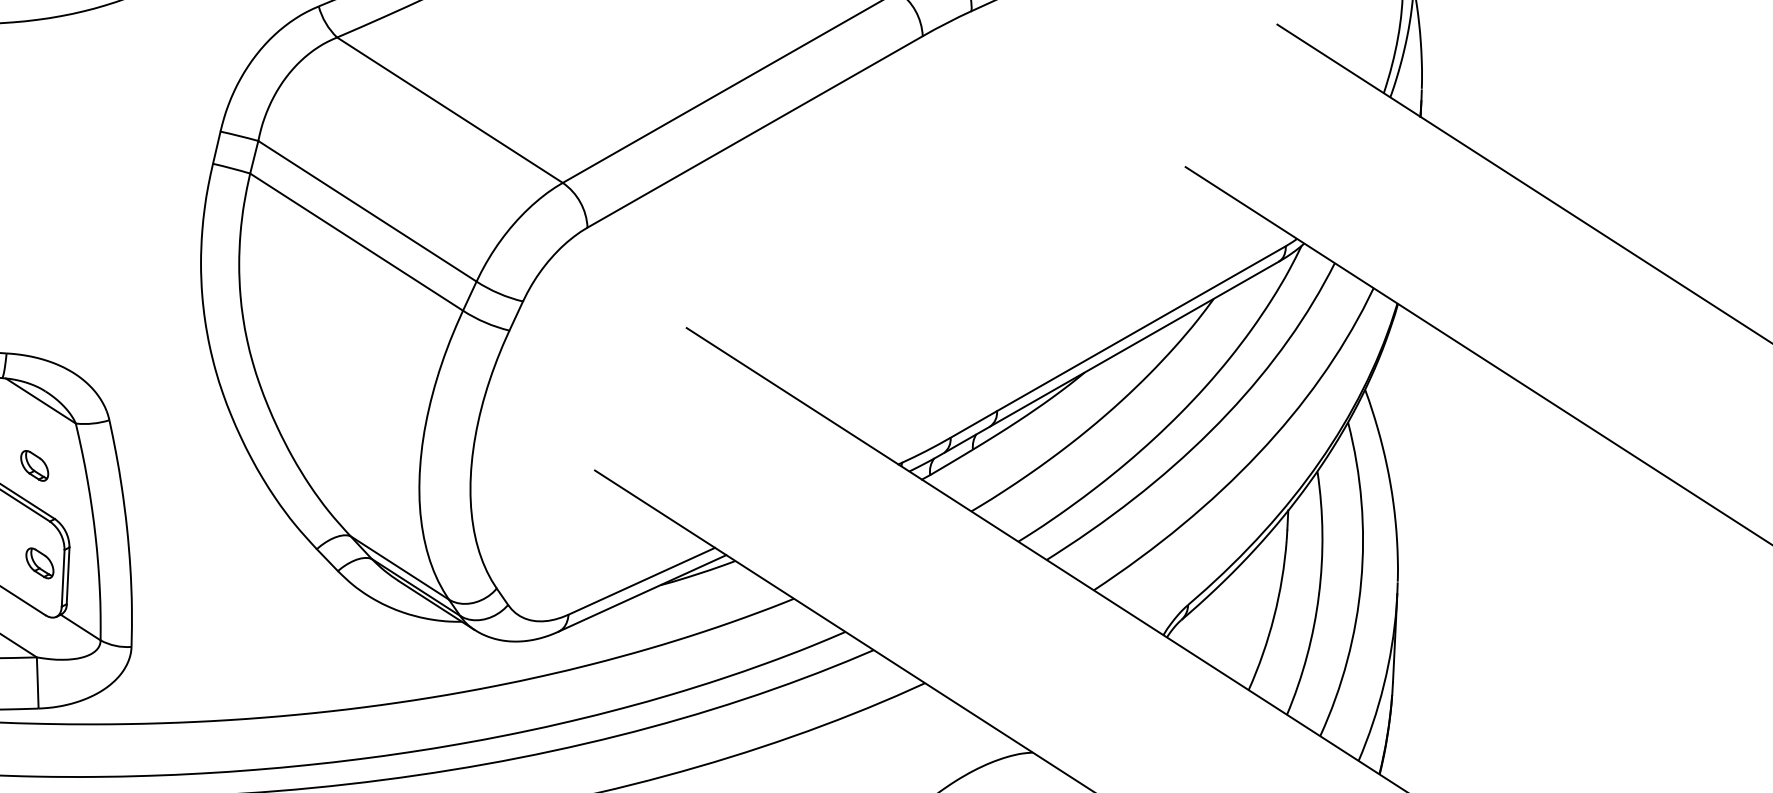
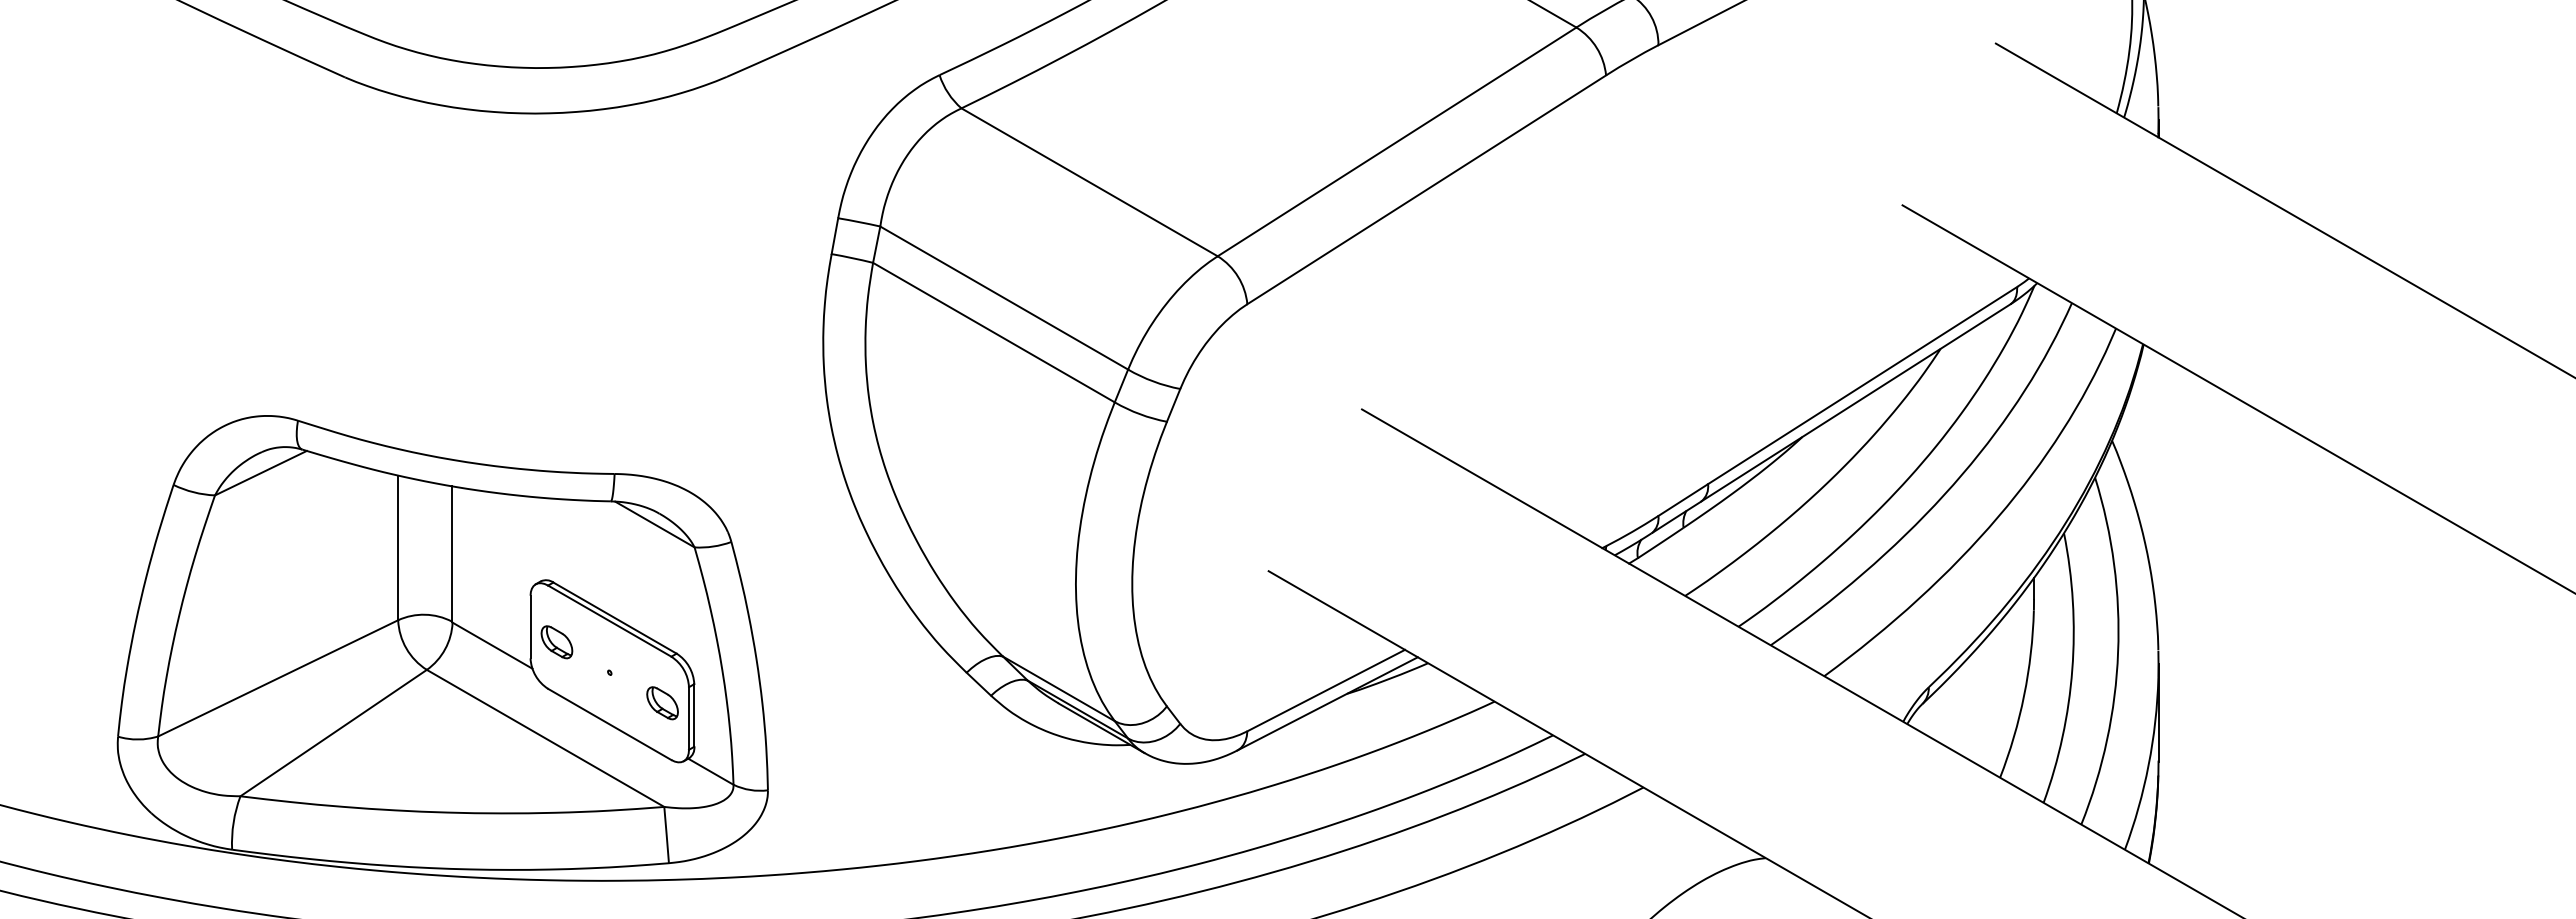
part: (34, 466) -> (651, 596), removed

